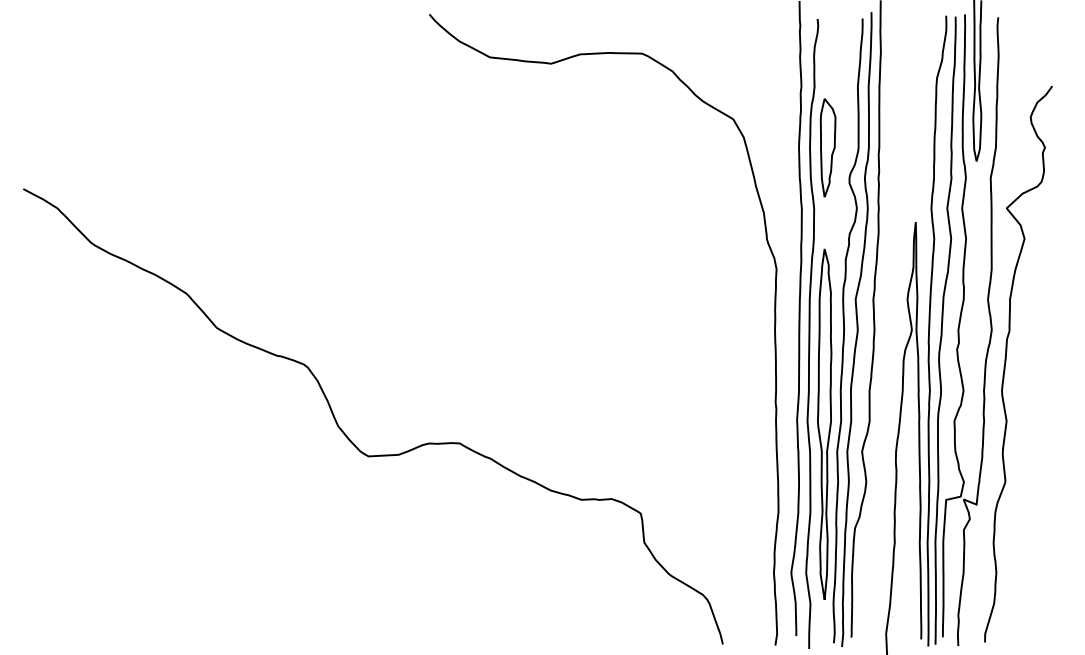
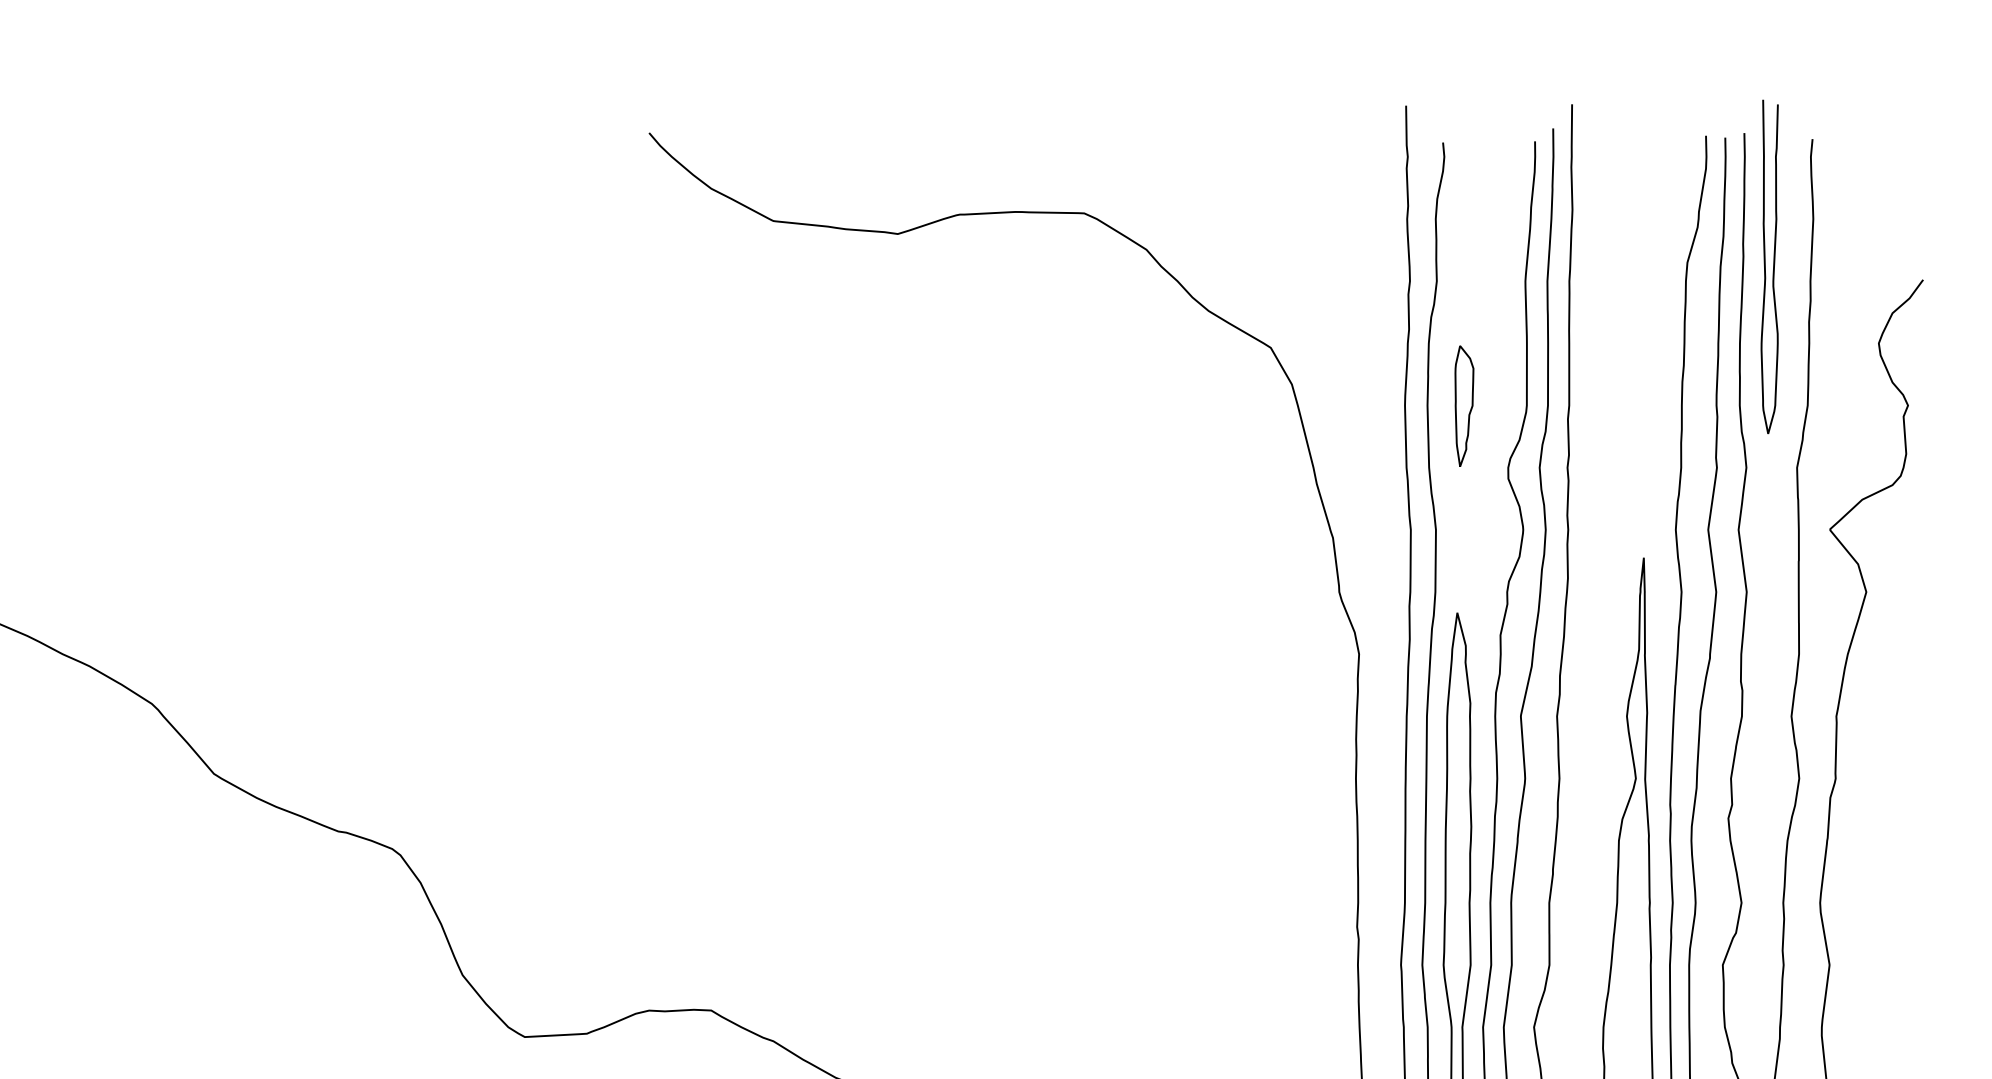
part: (827, 147) -> (1463, 405), size x0.6

